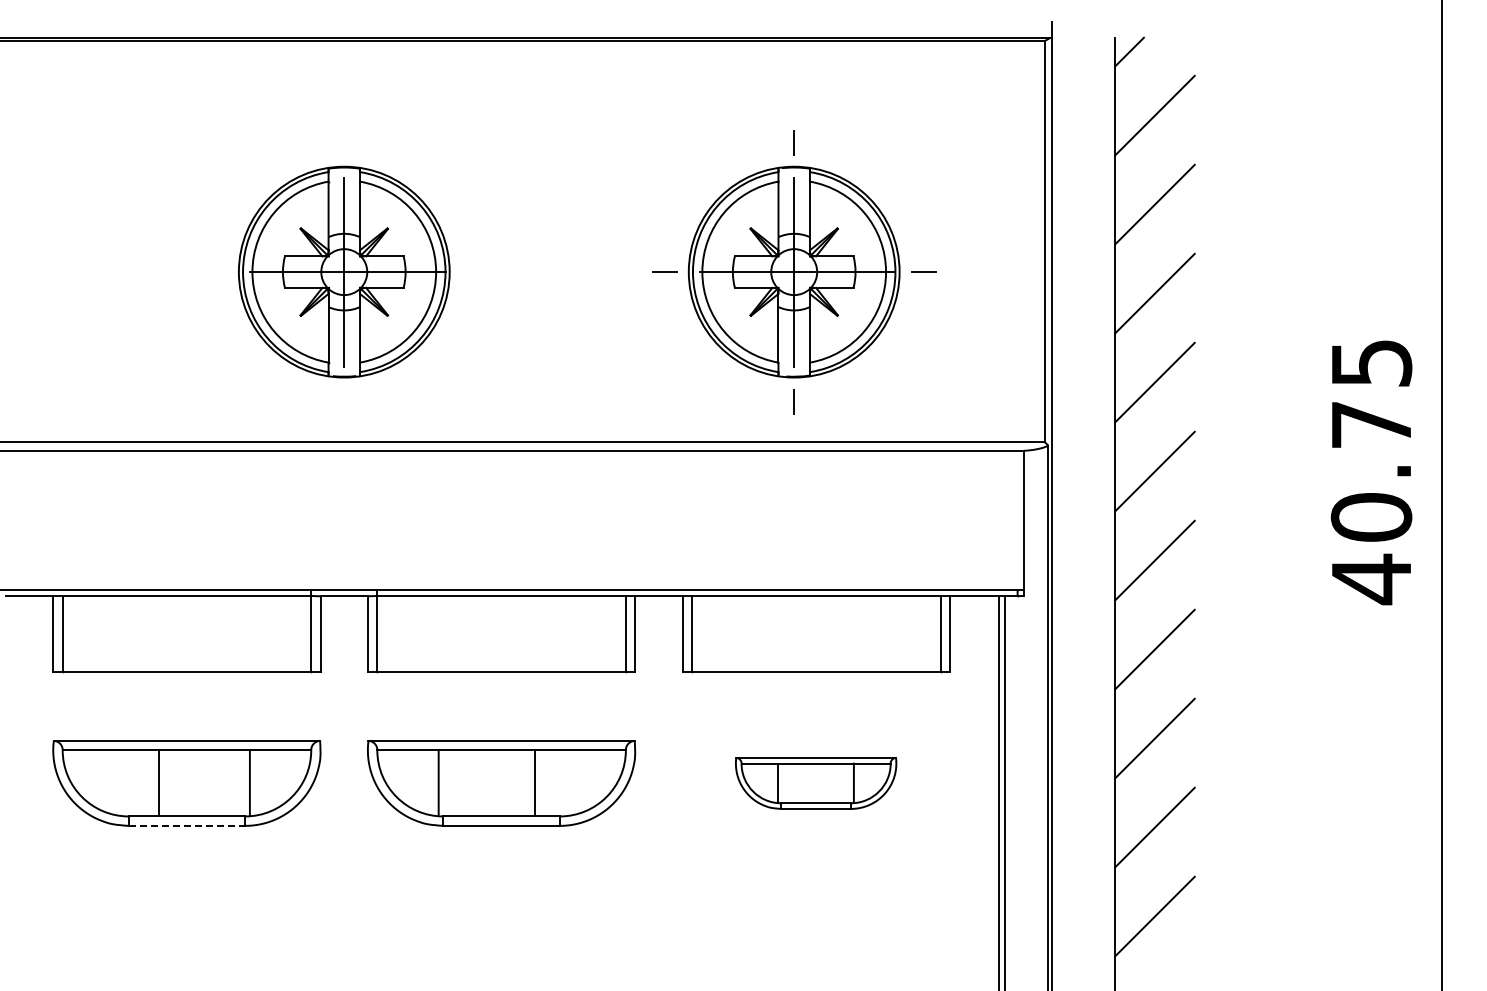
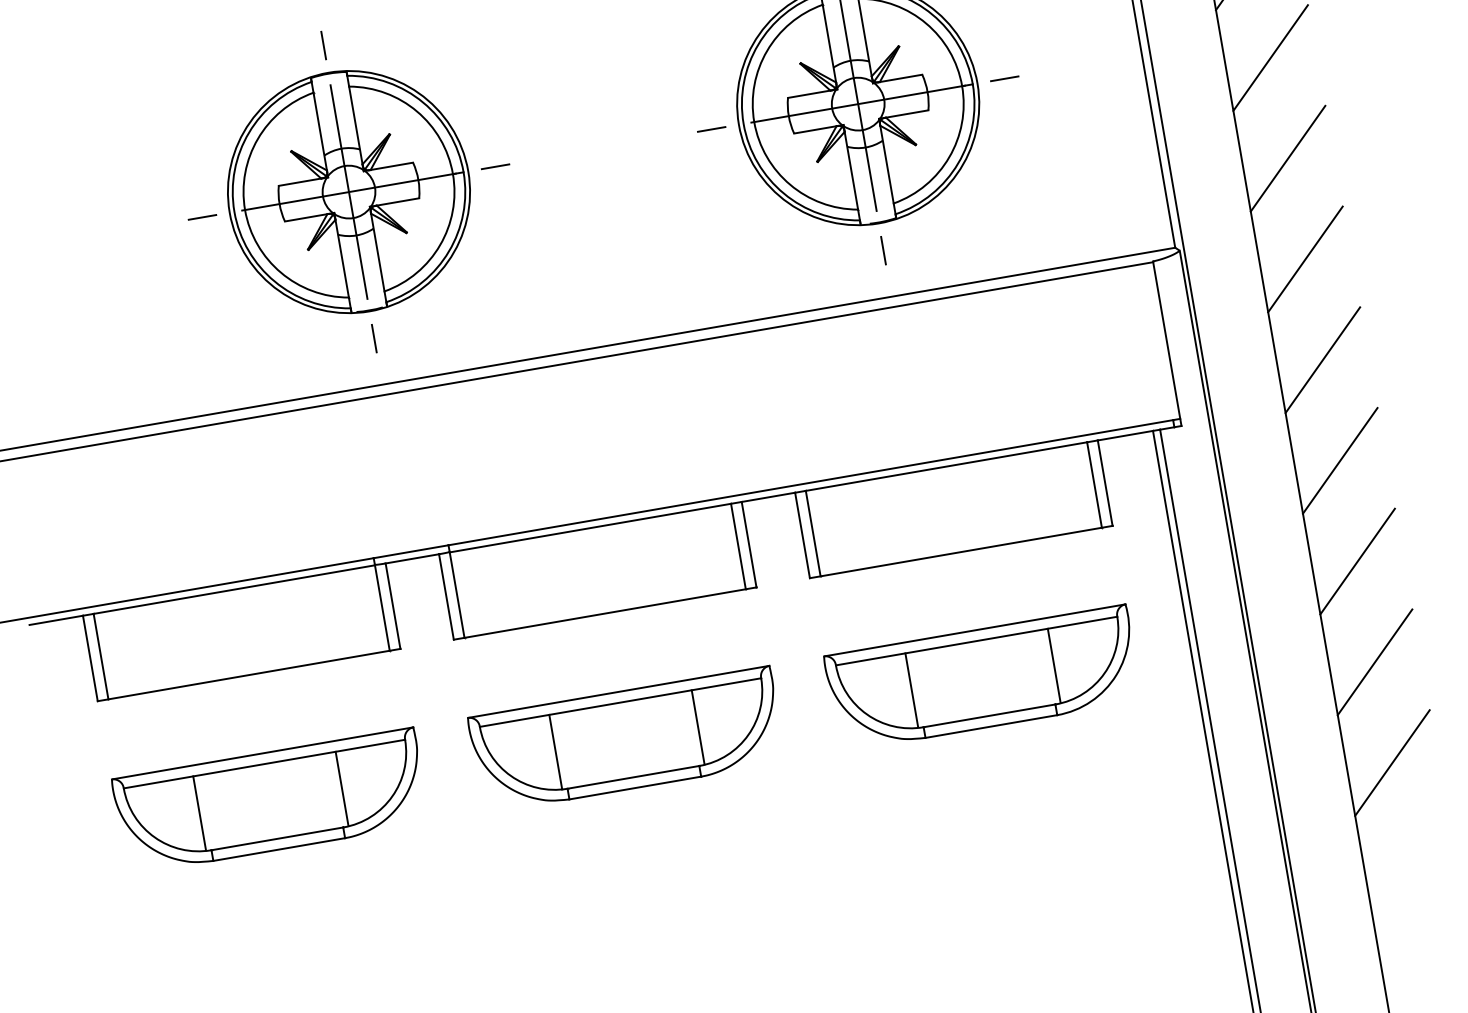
line: (344, 142) -> (323, 45), added
line: (214, 272) -> (202, 217), added
line: (473, 272) -> (495, 167), added
line: (343, 401) -> (373, 338), added
line: (159, 782) -> (200, 812), moved
line: (534, 782) -> (698, 726), moved
part: (815, 783) -> (982, 678), size x1.67
line: (187, 825) -> (279, 849), dashed -> solid

